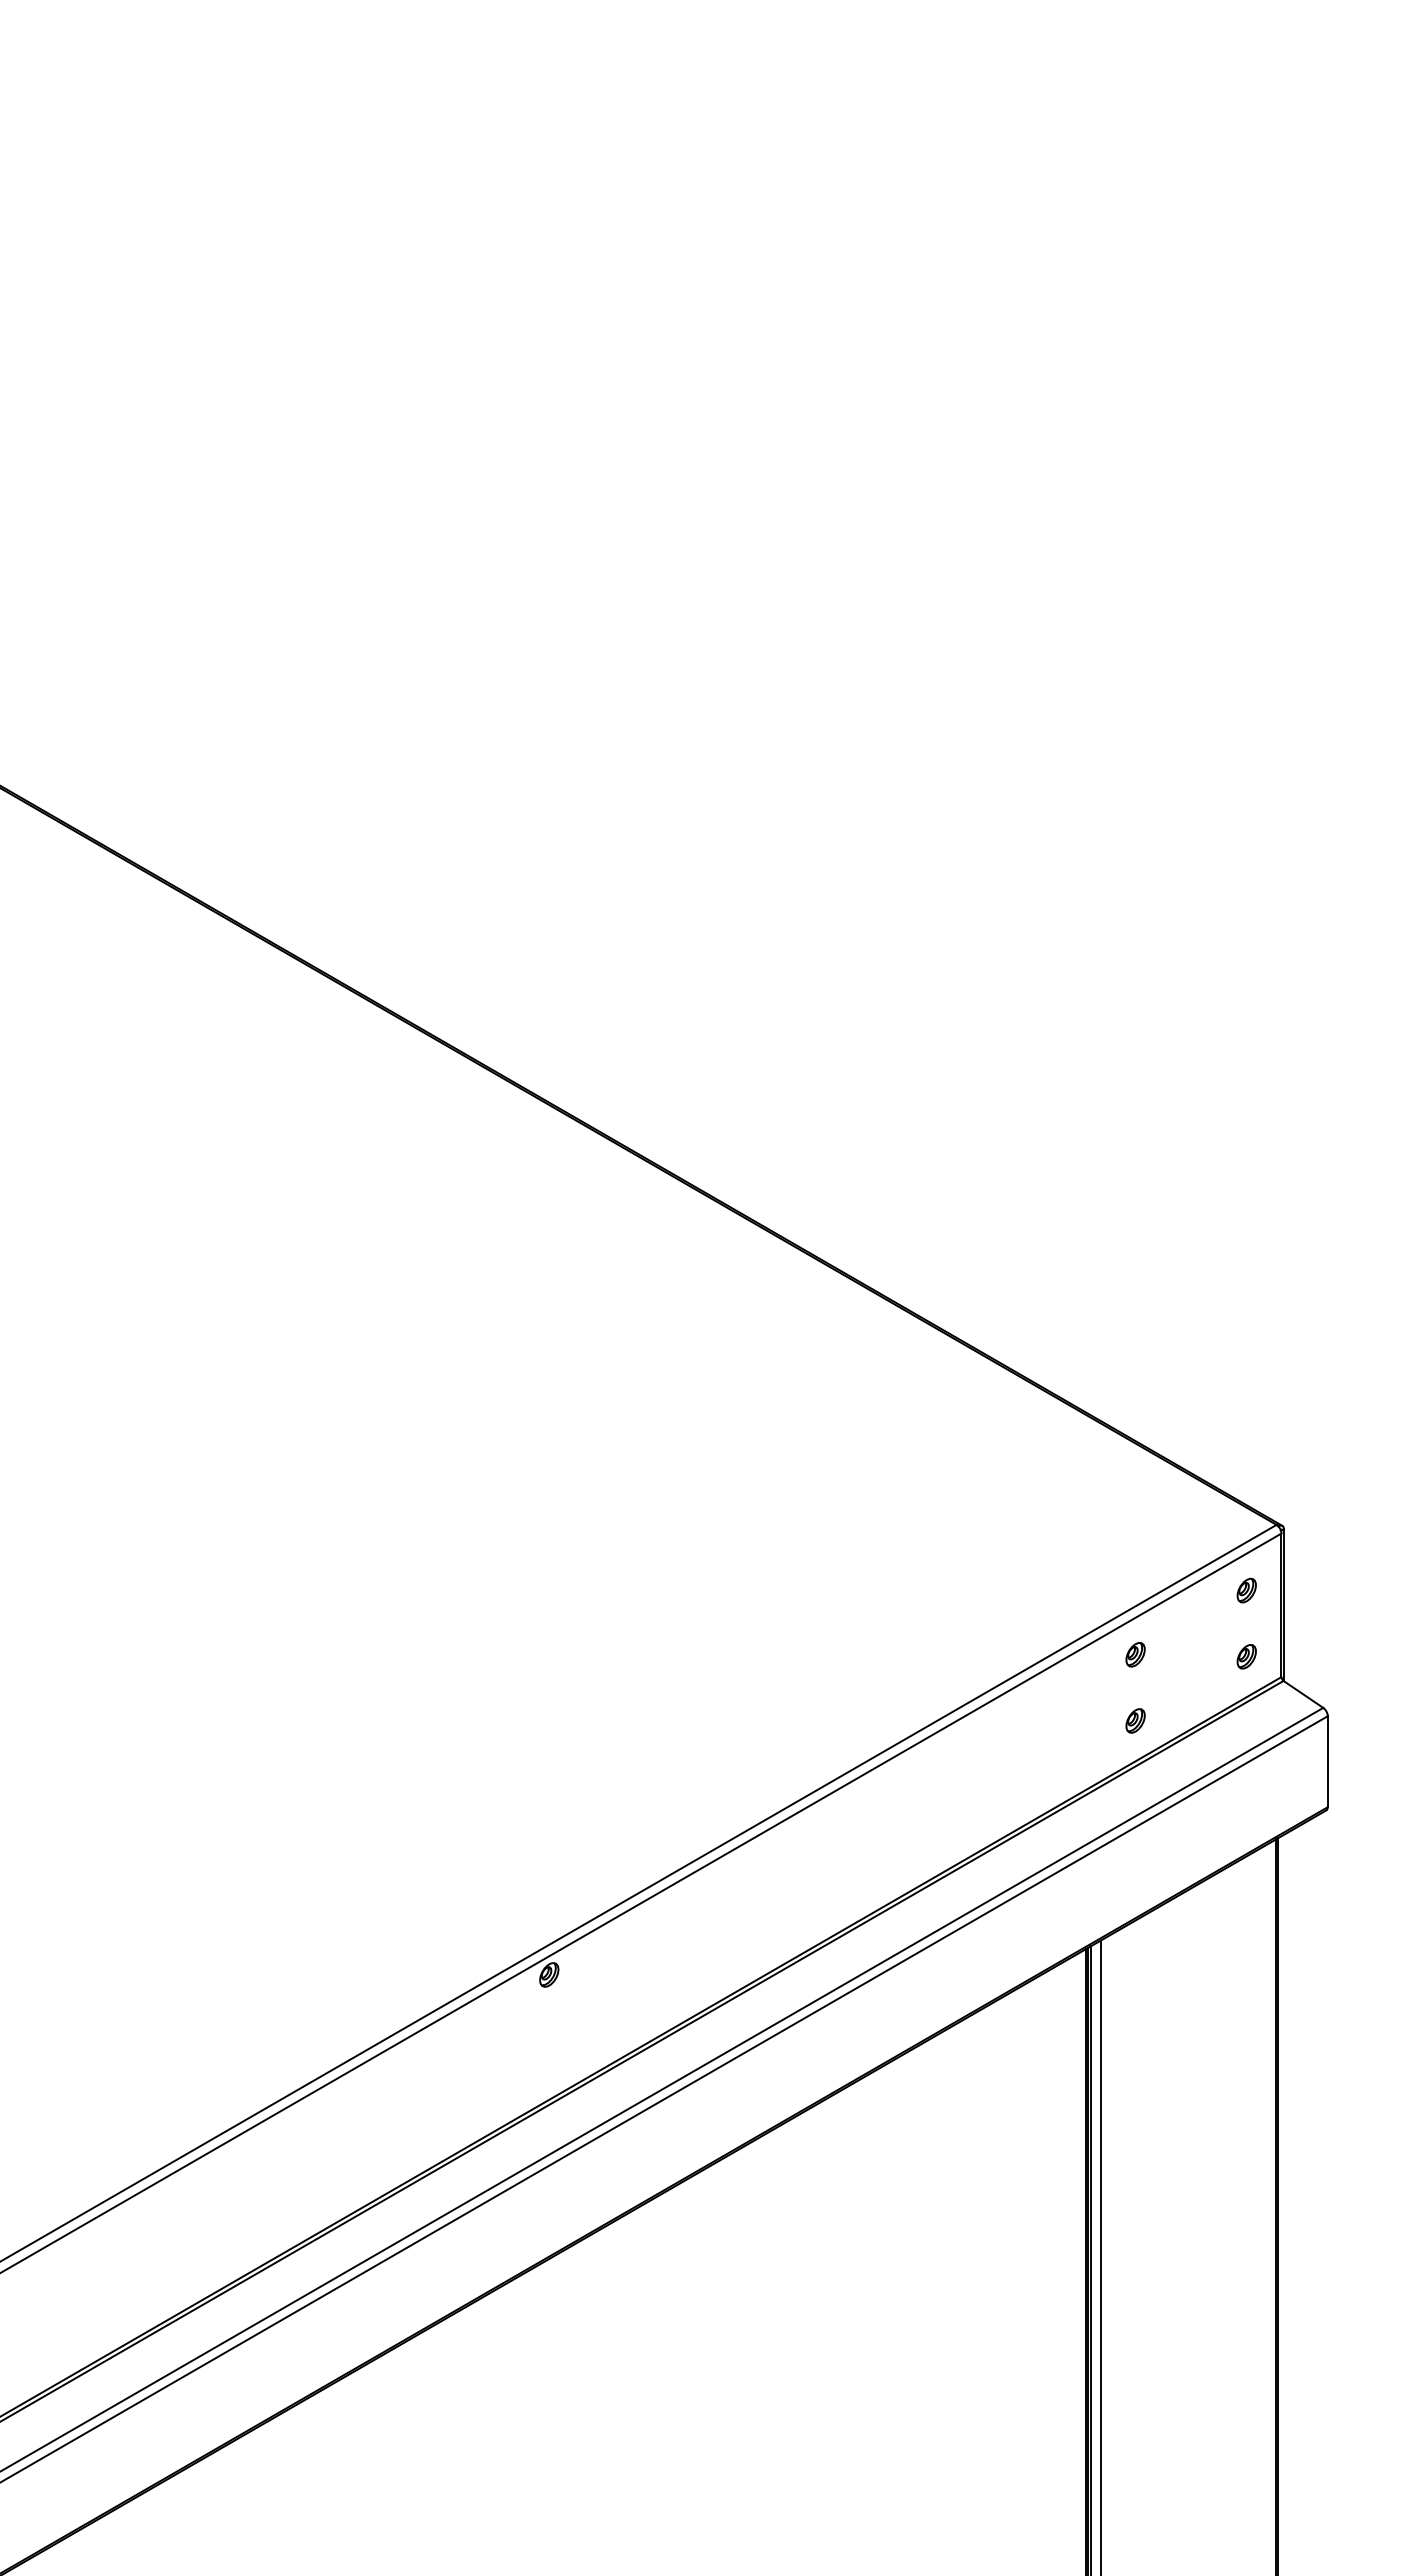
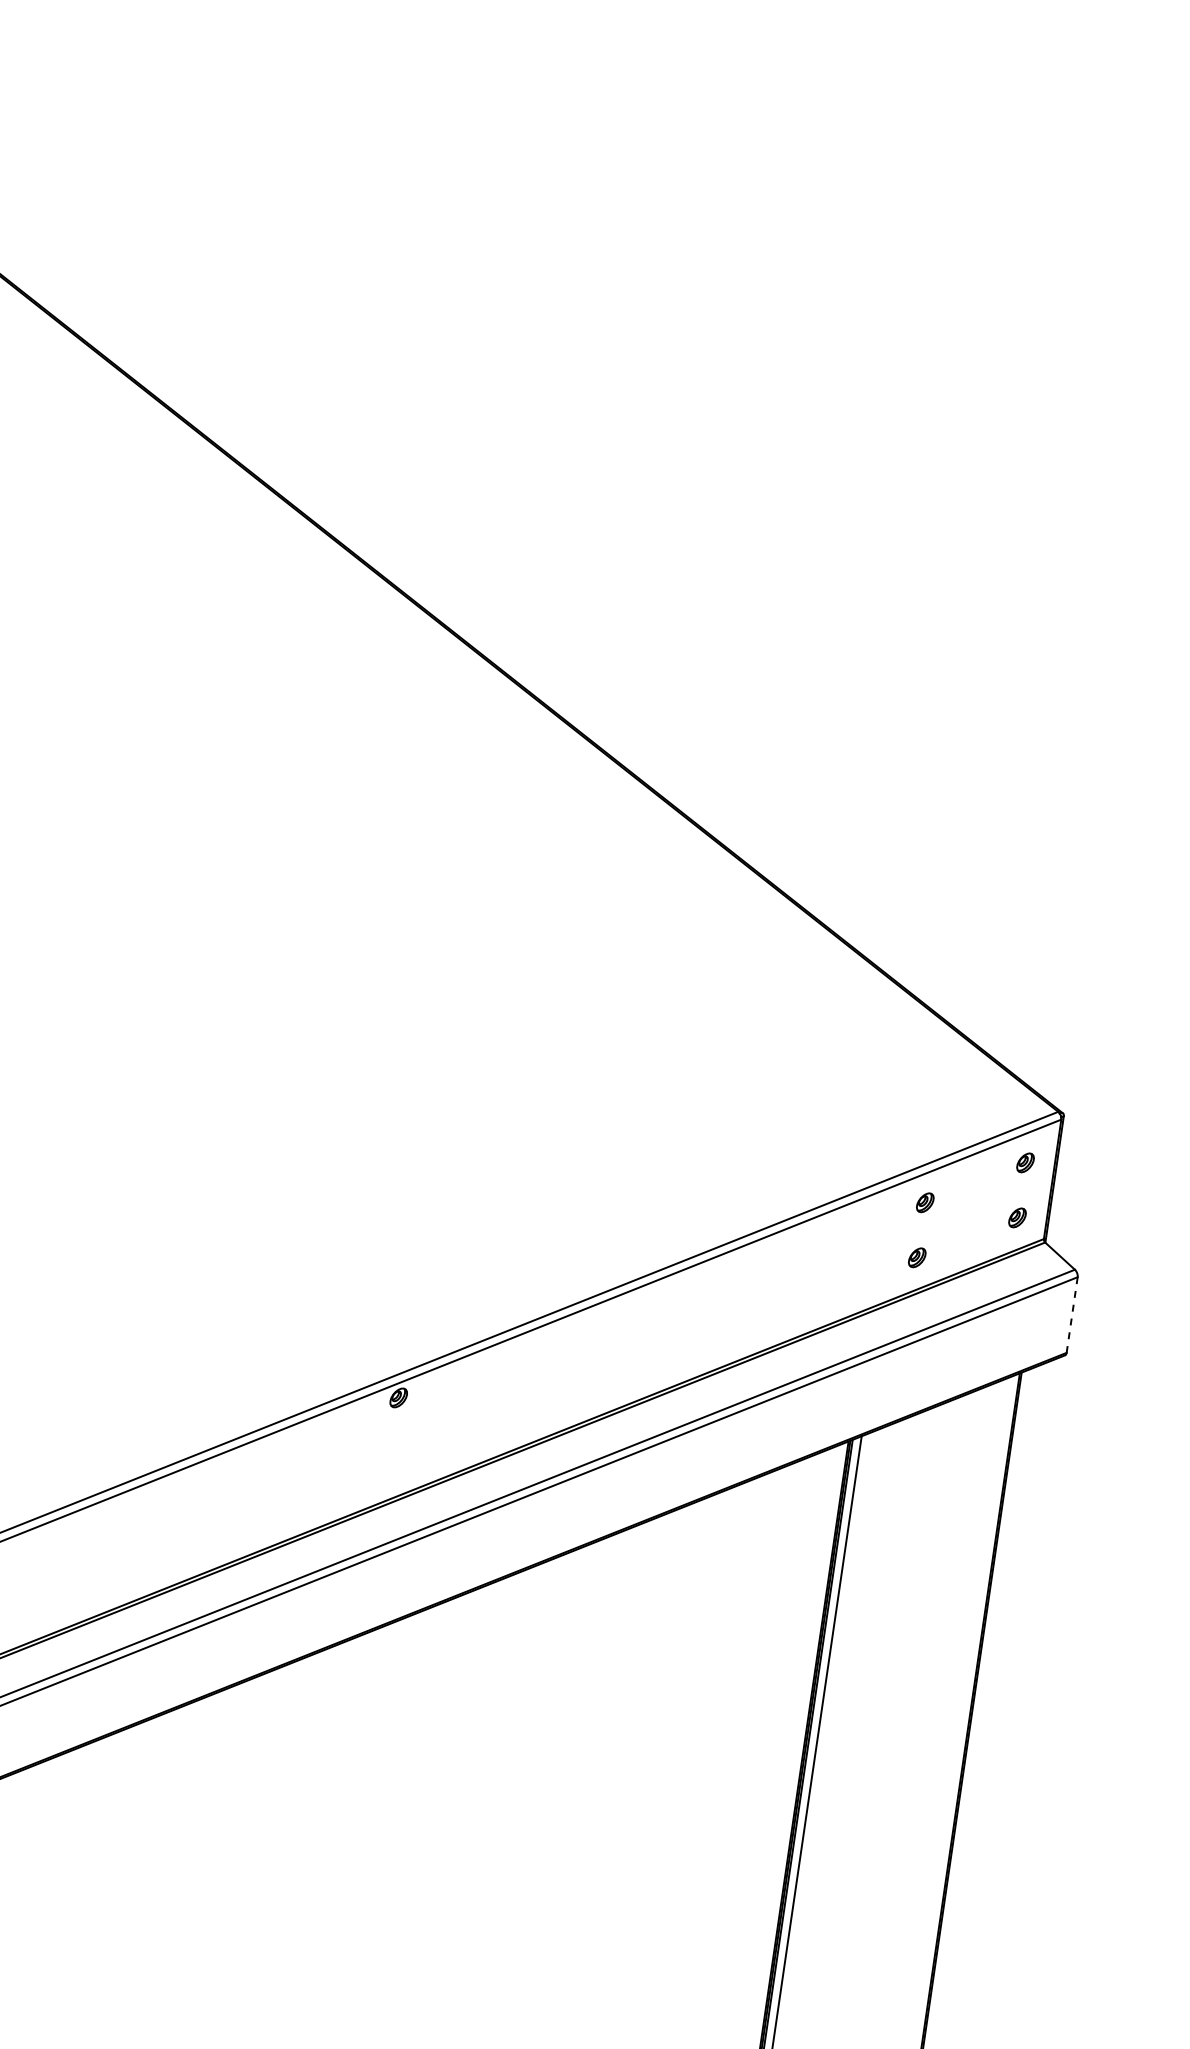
line: (1327, 1762) -> (1071, 1315), solid -> dashed

